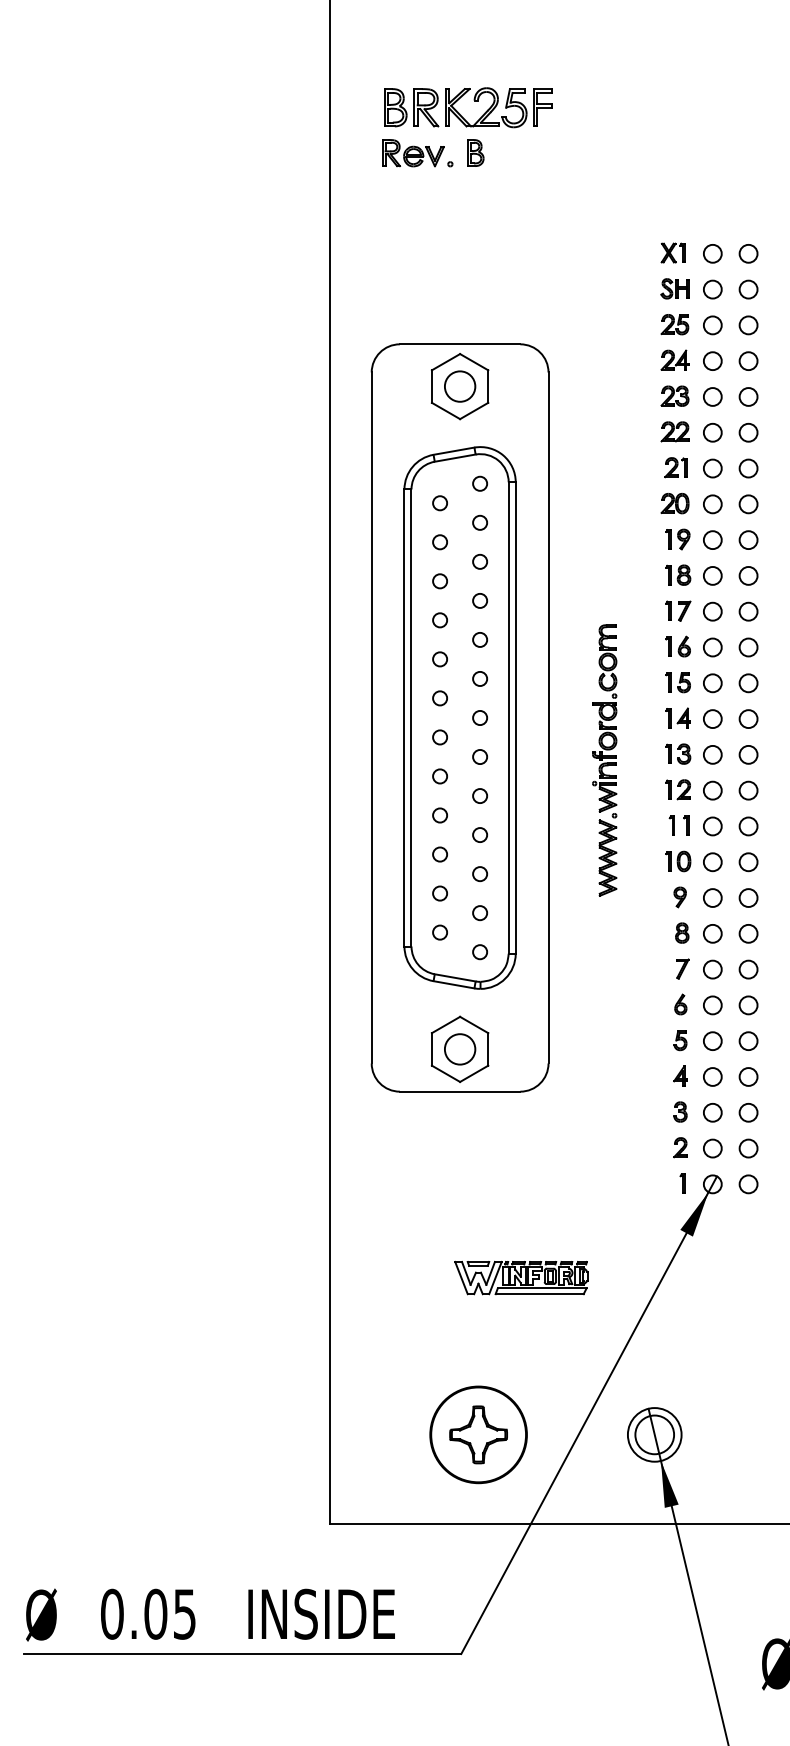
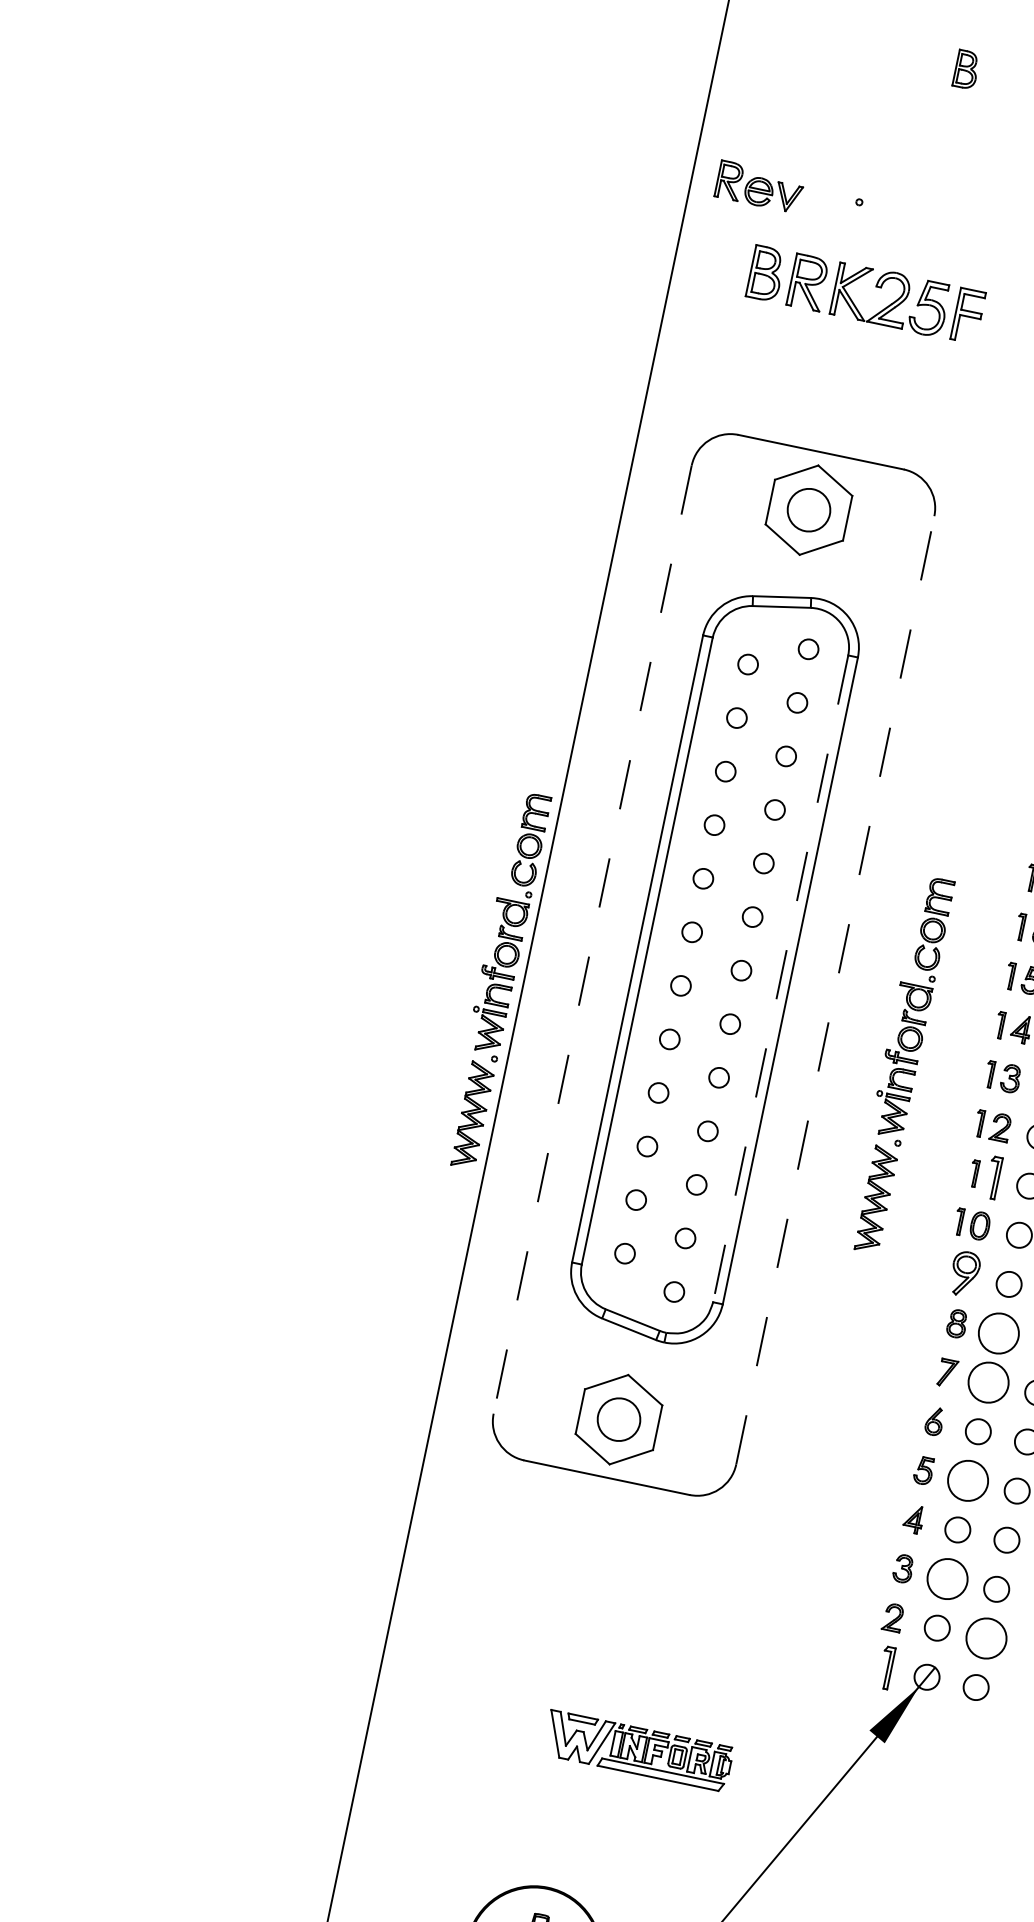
part: (474, 101) -> (876, 287), moved
part: (475, 152) -> (966, 68), moved
part: (413, 153) -> (759, 187), moved
line: (548, 717) -> (835, 989), solid -> dashed
line: (371, 718) -> (592, 940), solid -> dashed
line: (508, 718) -> (780, 979), solid -> dashed
part: (310, 760) -> (496, 980), added
part: (686, 825) -> (993, 1177), size x1.6
part: (679, 897) -> (963, 1274), size x1.6
circle: (712, 933) -> (998, 1332), size x1.6
circle: (712, 969) -> (988, 1382), size x1.6
circle: (712, 1041) -> (967, 1481), size x1.6
circle: (712, 1112) -> (947, 1578), size x1.6
circle: (748, 1148) -> (986, 1638), size x1.6
part: (682, 1183) -> (885, 1667), size x1.6

